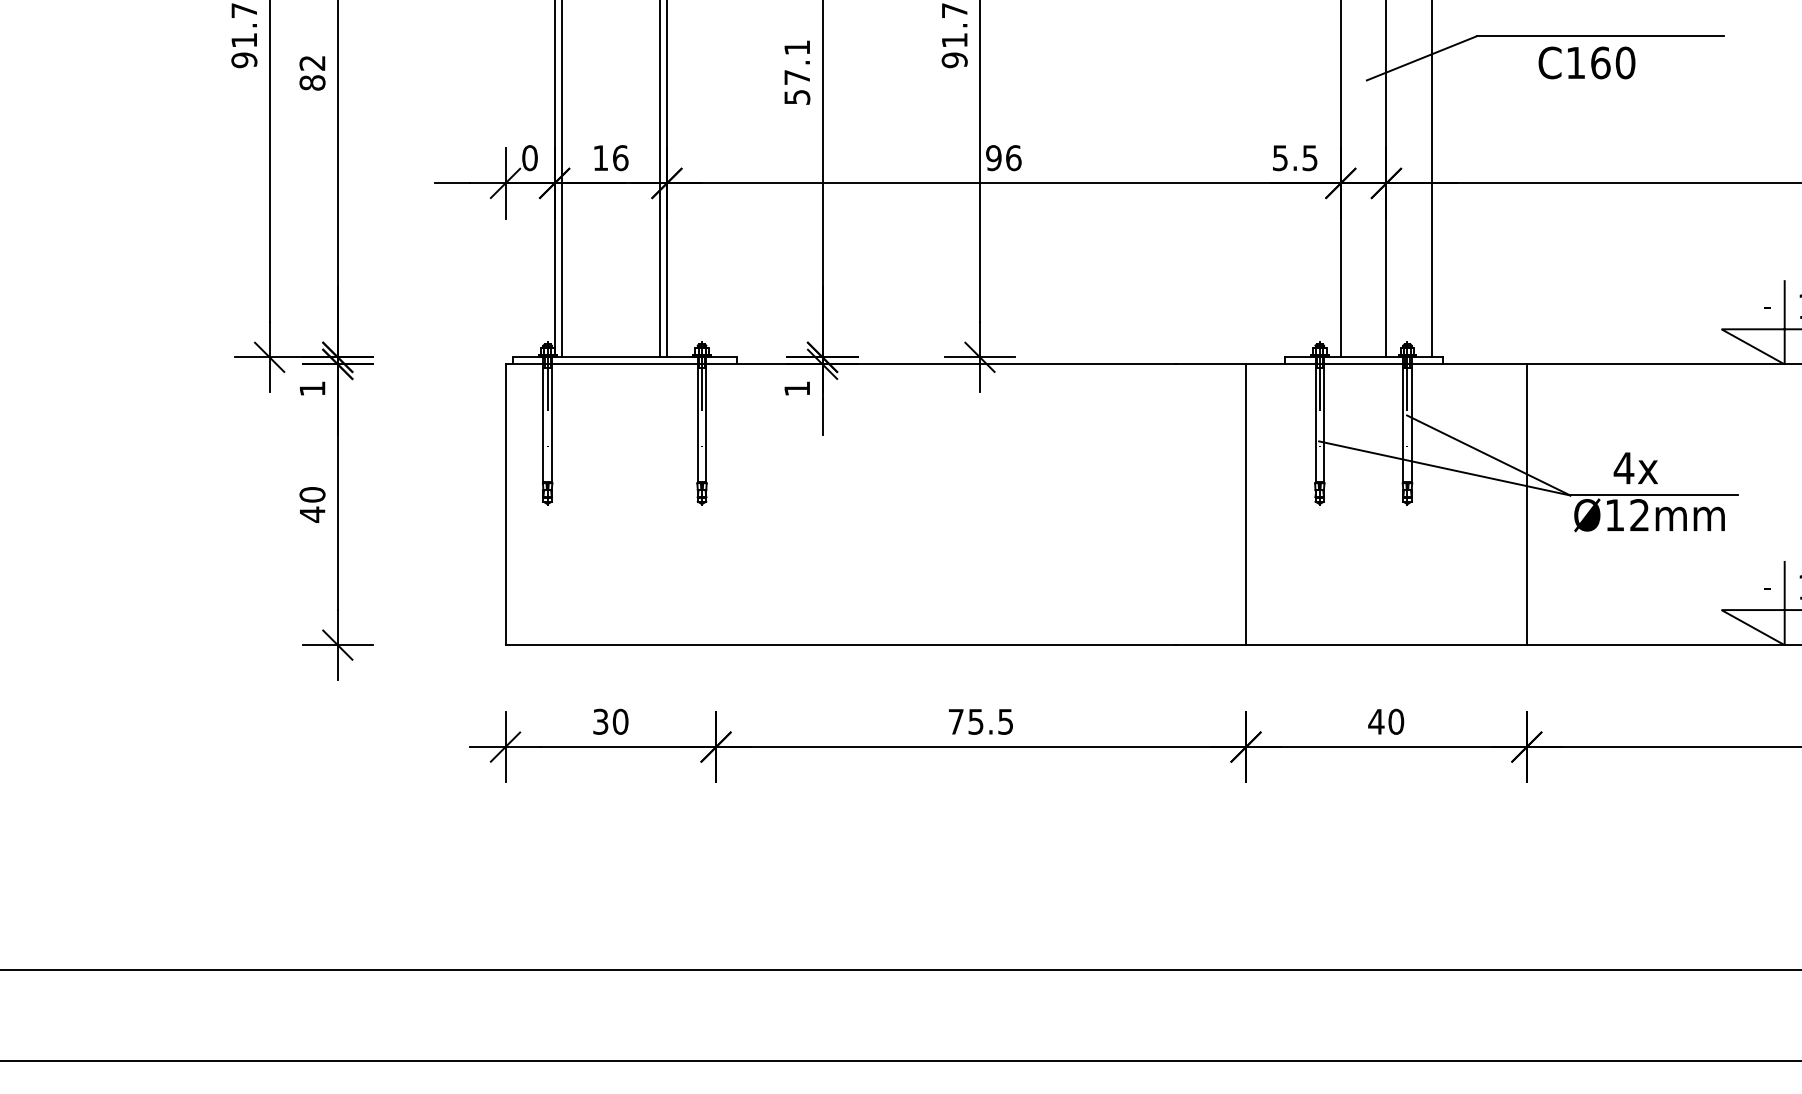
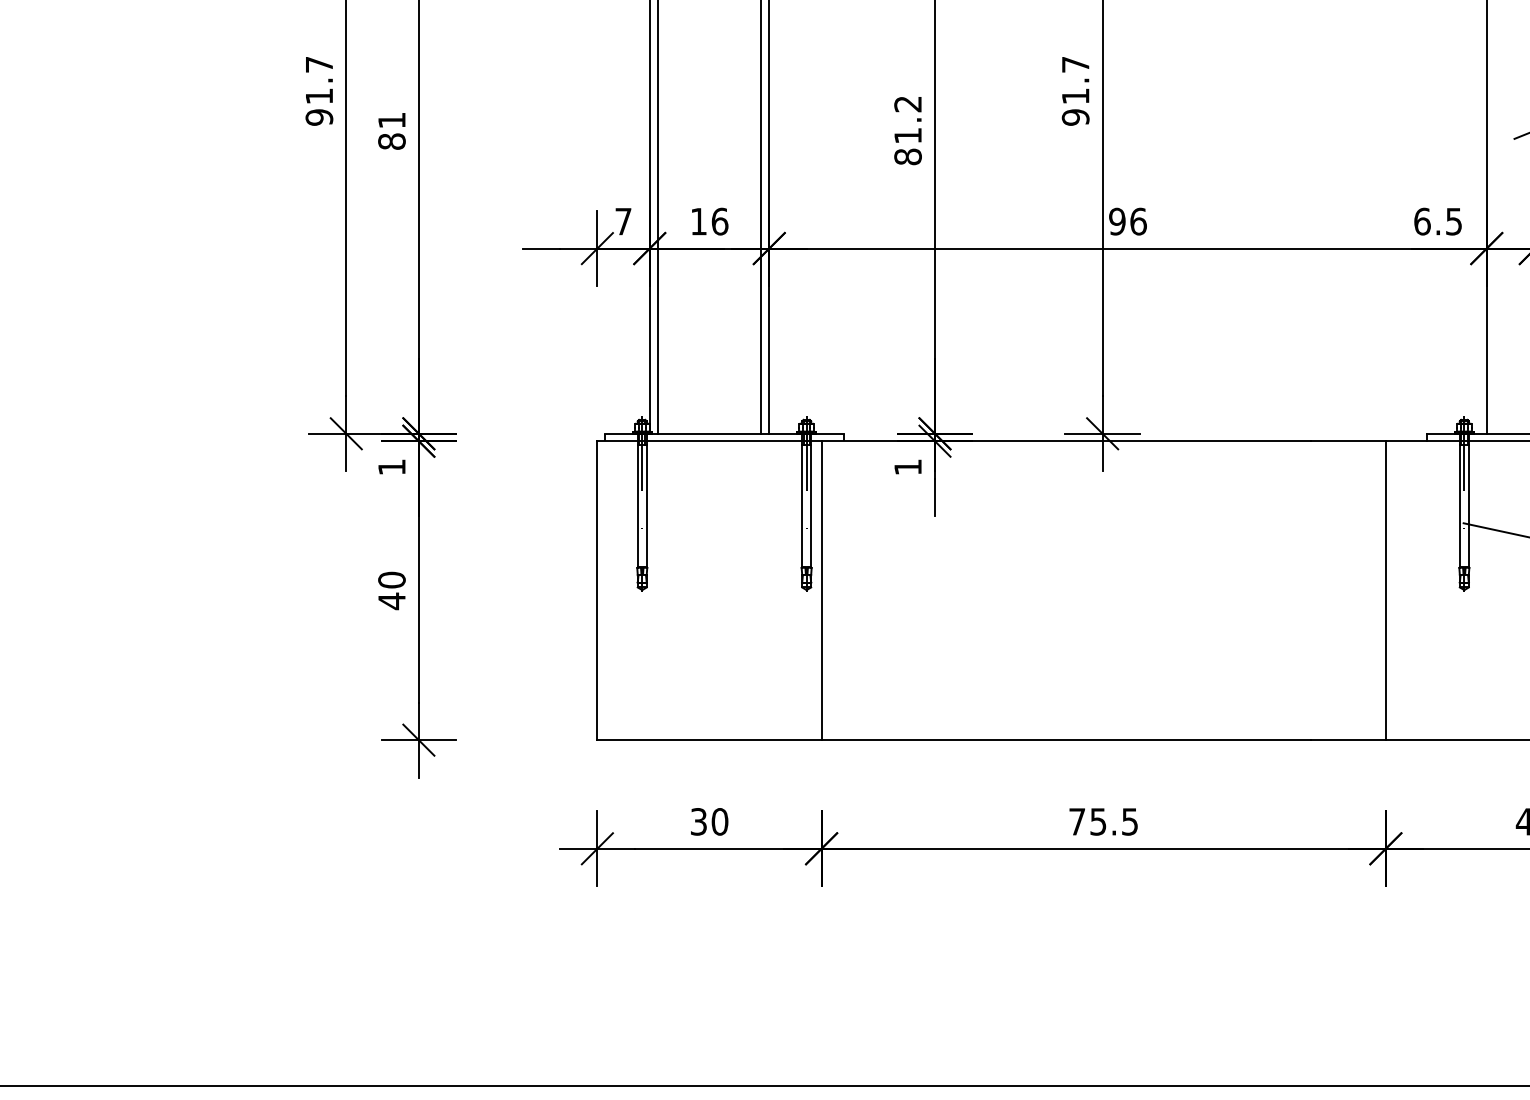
text: (312, 63) -> (391, 120), 82 -> 81
text: (797, 72) -> (908, 130), 57.1 -> 81.2
text: (529, 158) -> (622, 222), 0 -> 7
text: (1280, 158) -> (1422, 222), 5.5 -> 6.5
line: (716, 504) -> (822, 590), added

